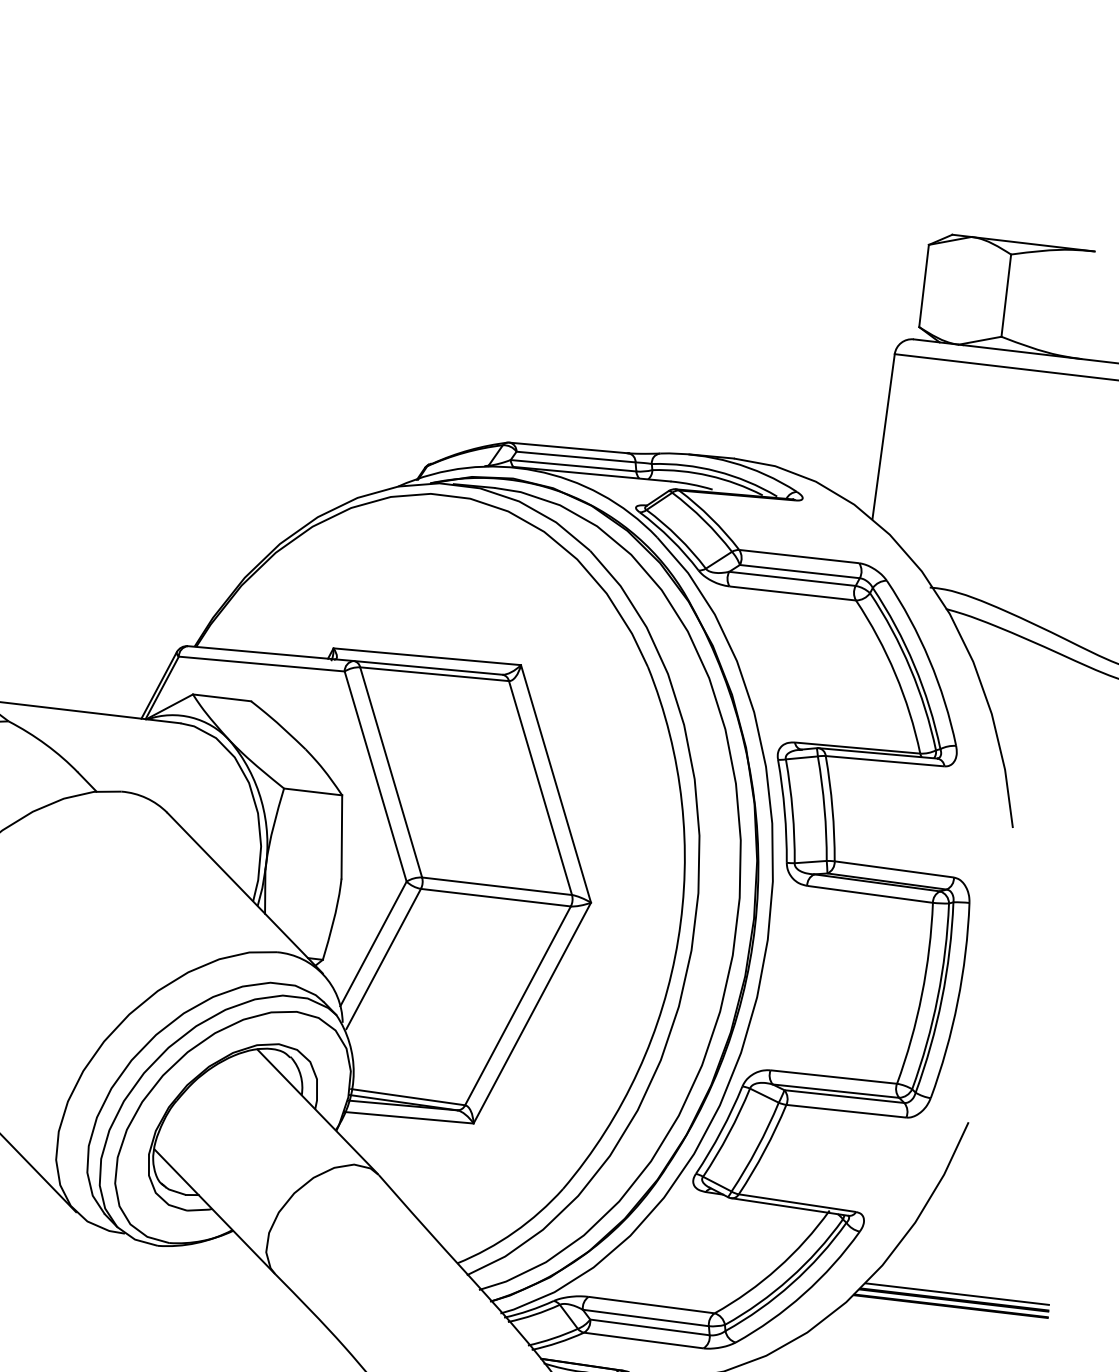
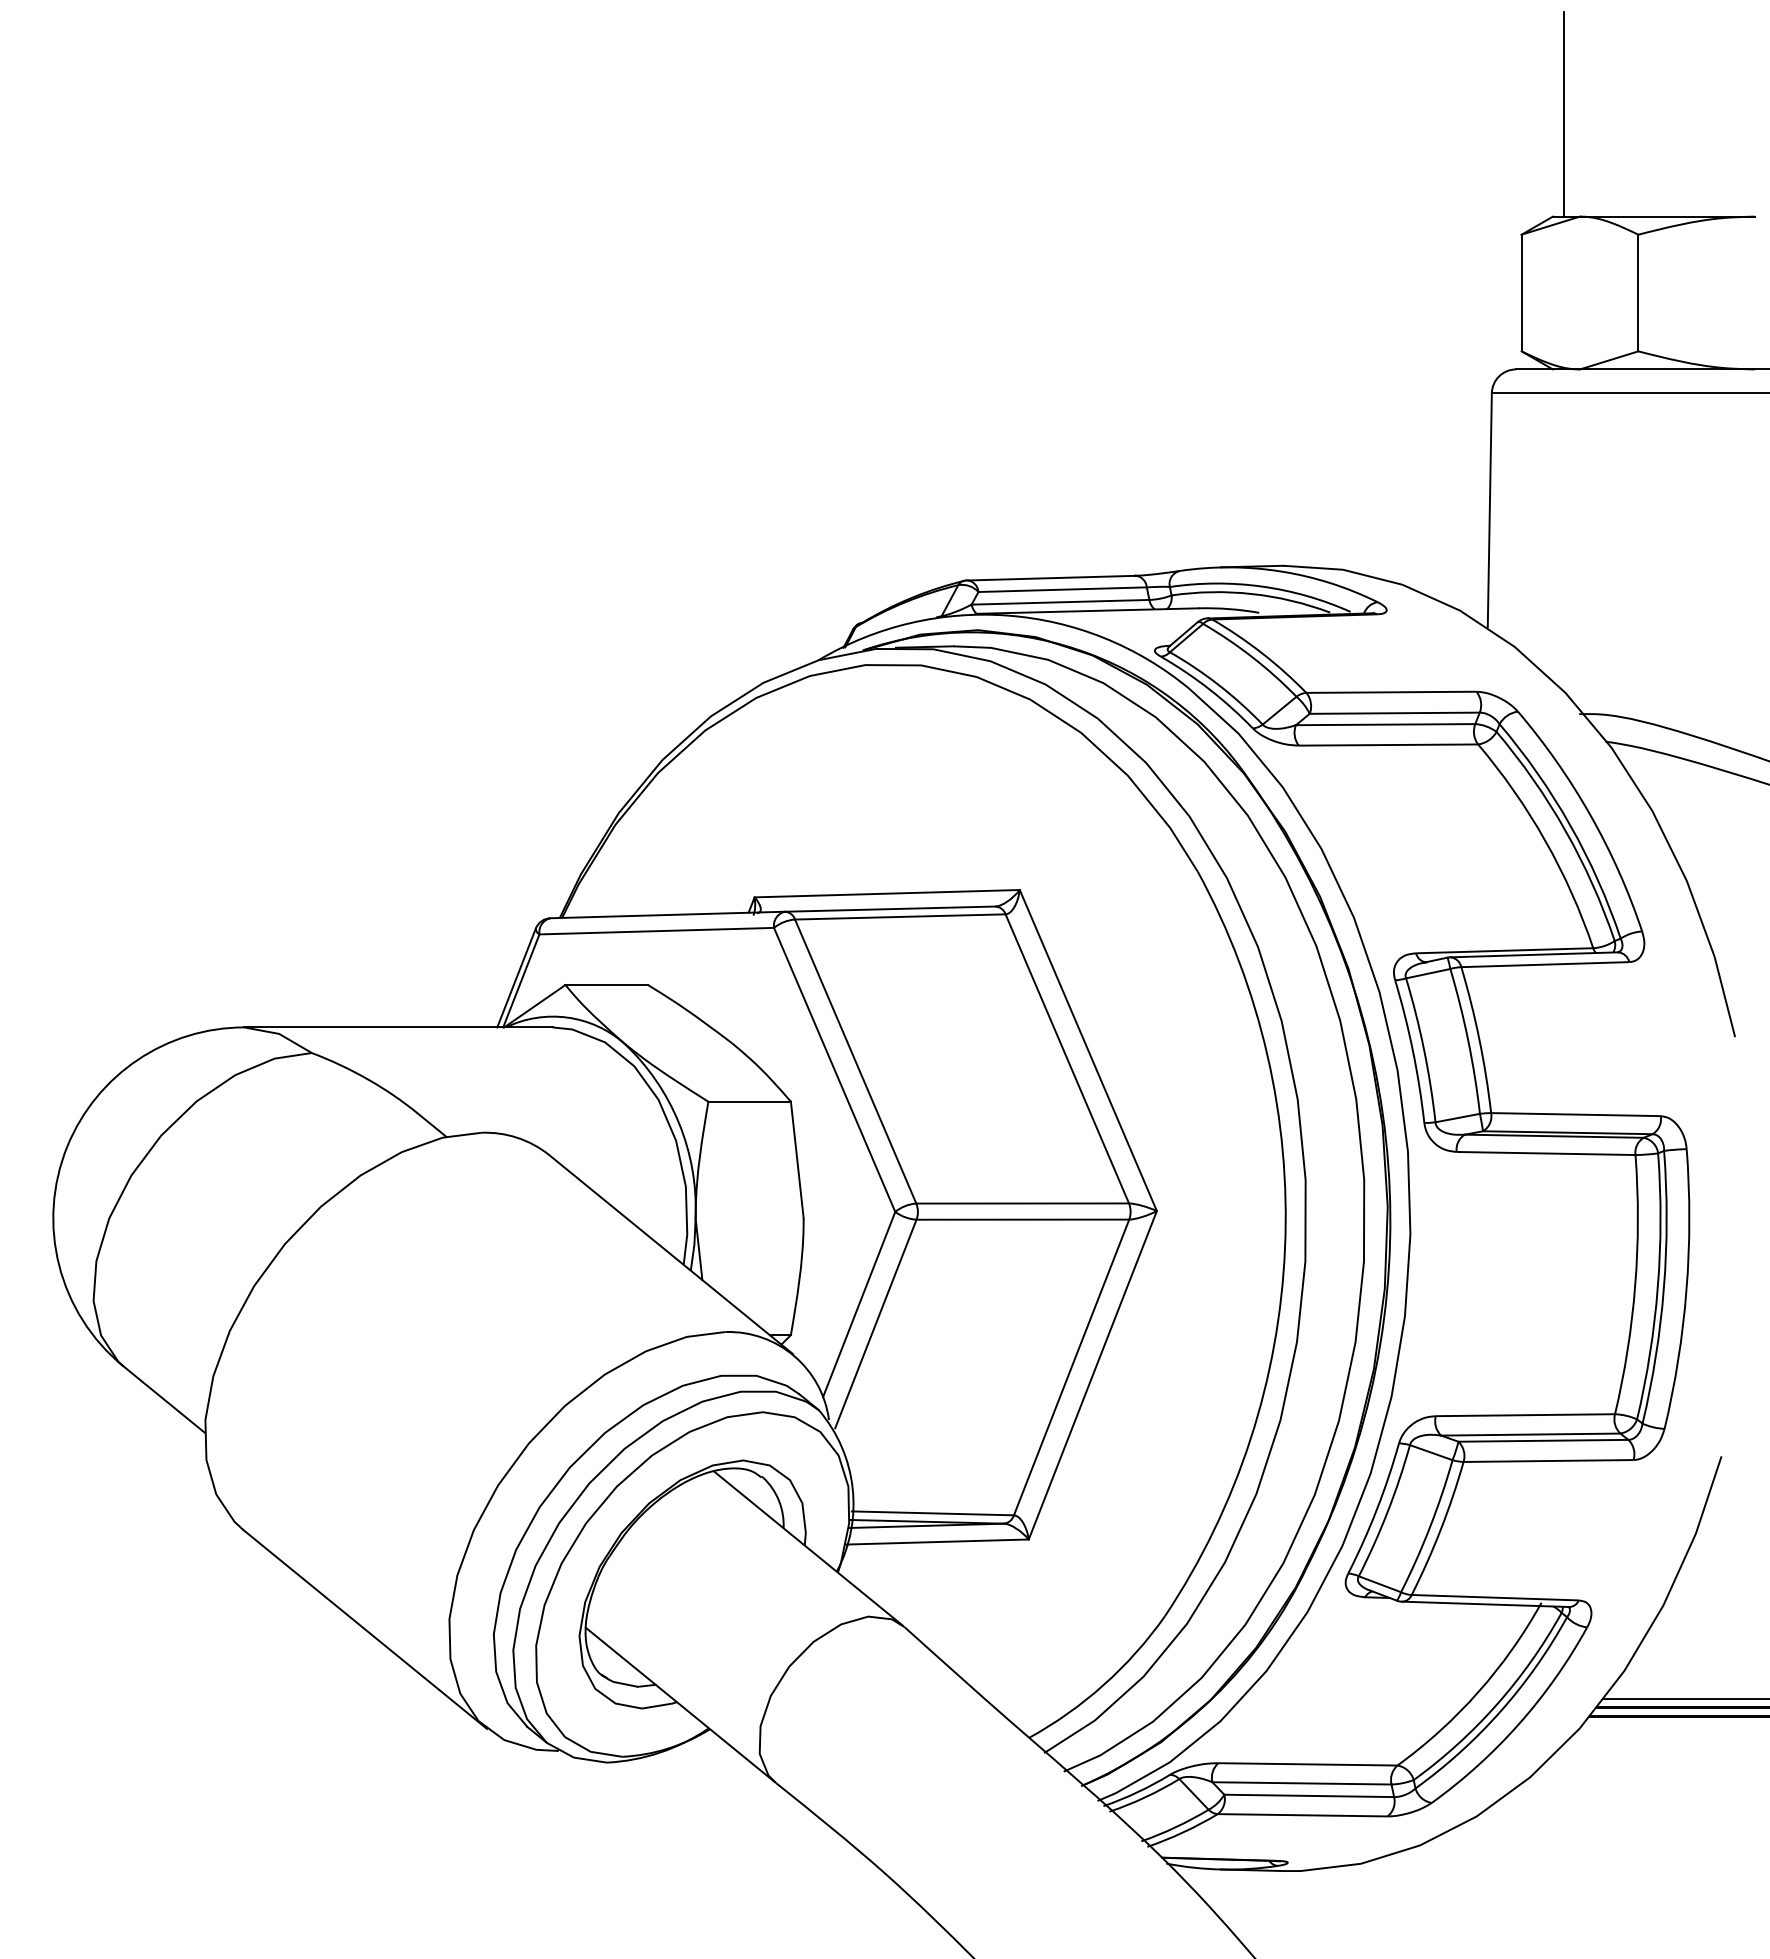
line: (969, 163) -> (1564, 114), added

